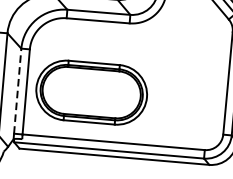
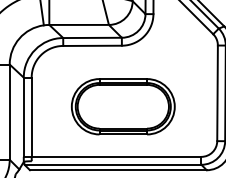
line: (17, 91) -> (23, 117), dashed -> solid
part: (91, 92) -> (123, 106), moved

